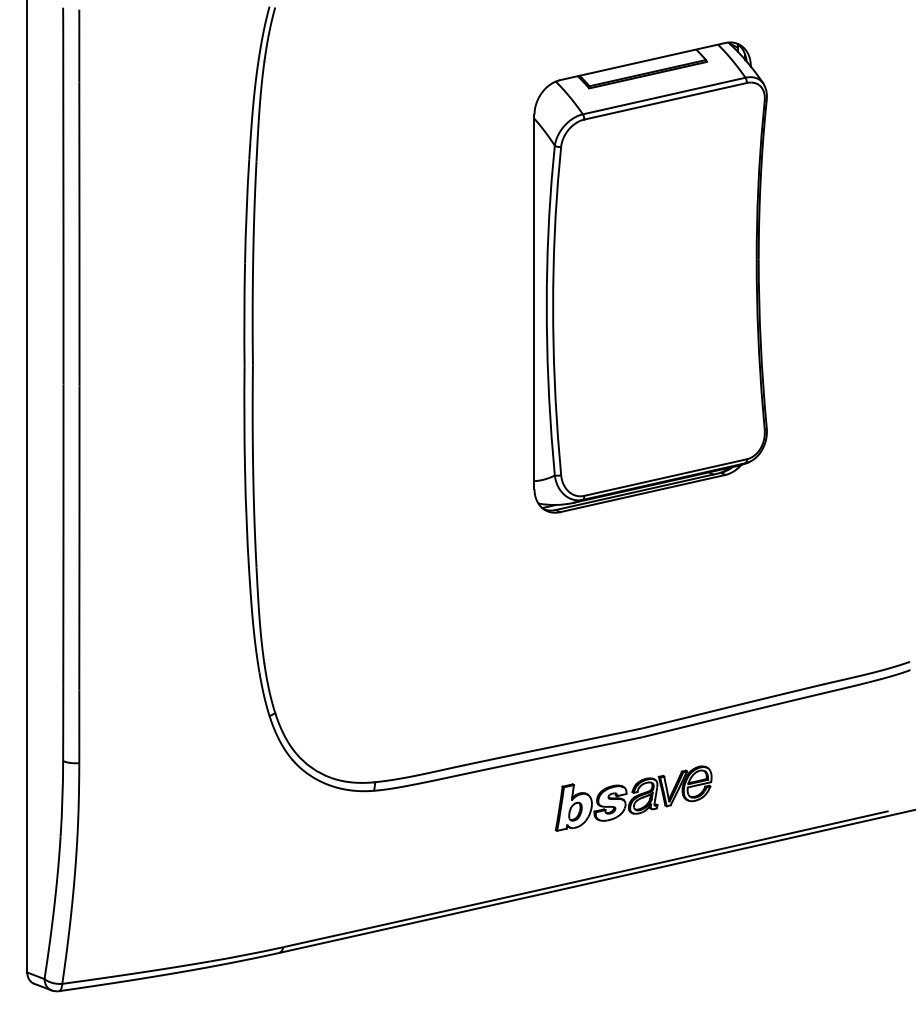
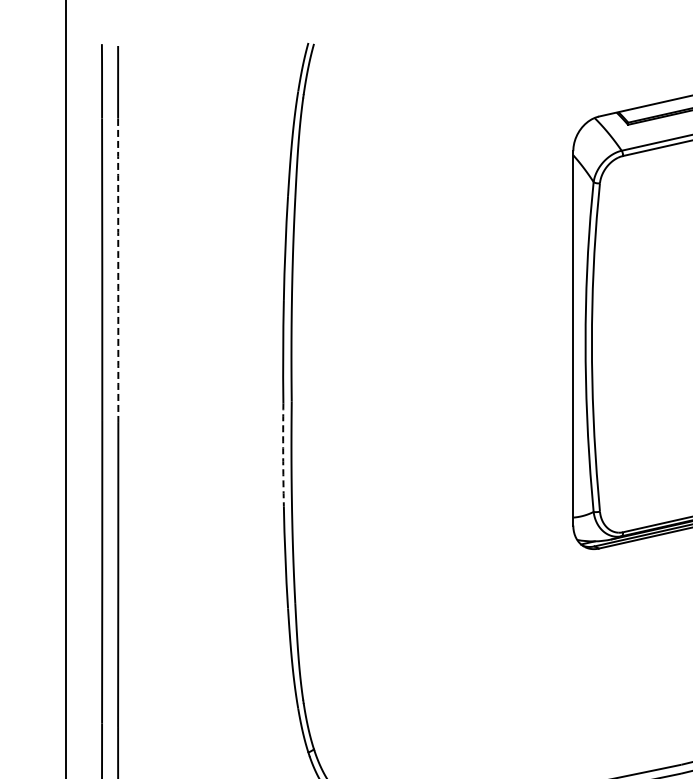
arc: (79, 234) -> (118, 270), solid -> dashed
arc: (244, 418) -> (283, 454), solid -> dashed

